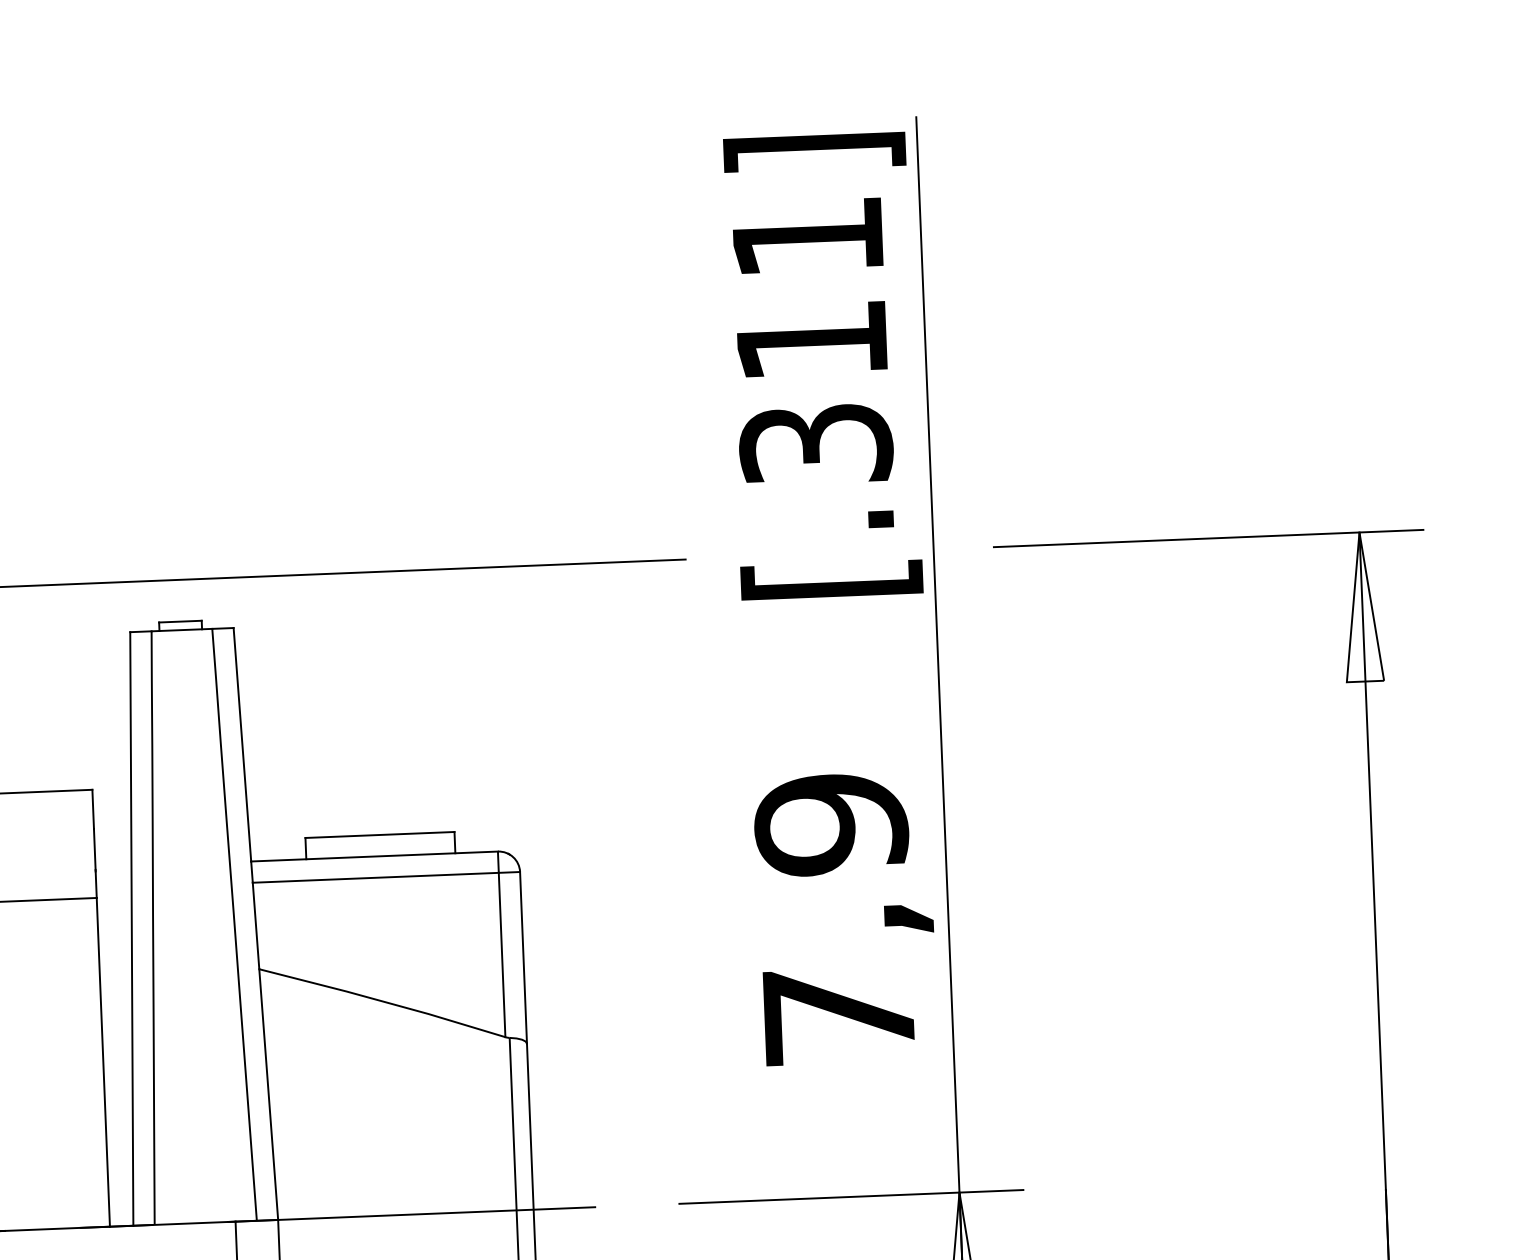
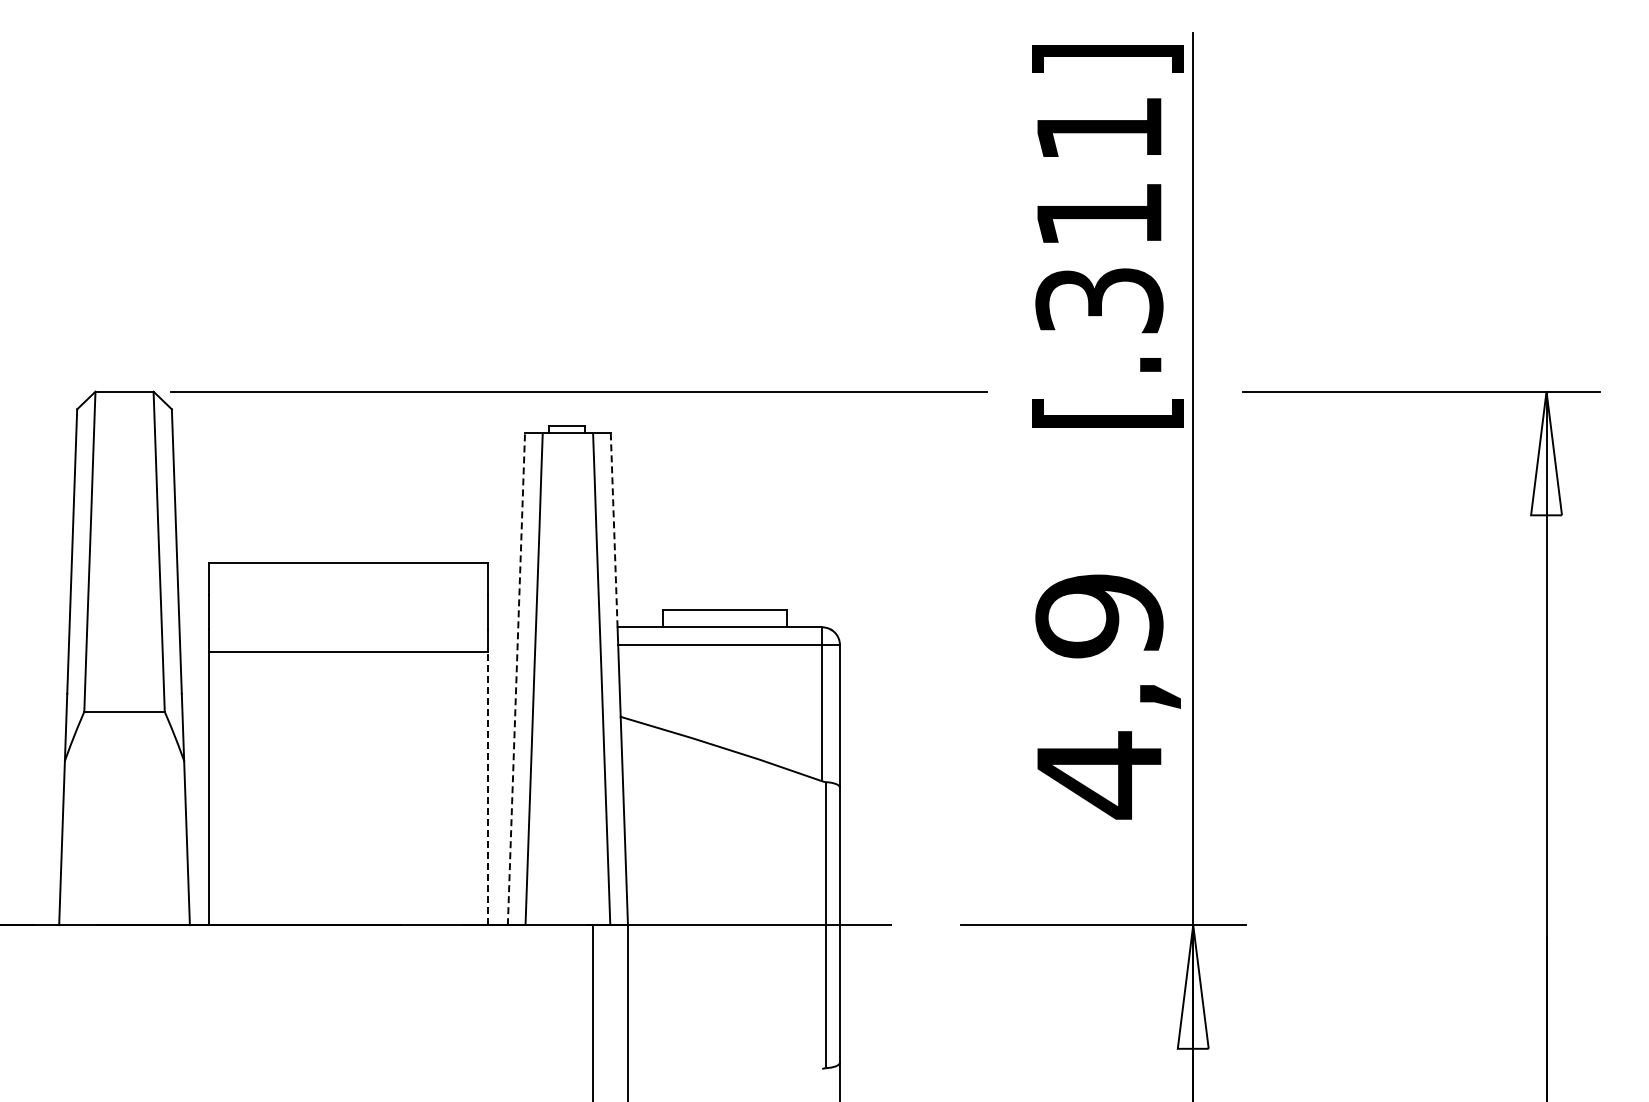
line: (242, 744) -> (614, 530), solid -> dashed
line: (131, 928) -> (516, 678), solid -> dashed
text: (839, 1016) -> (1099, 775), 7,9 -> 4,9
line: (103, 1061) -> (488, 788), solid -> dashed

